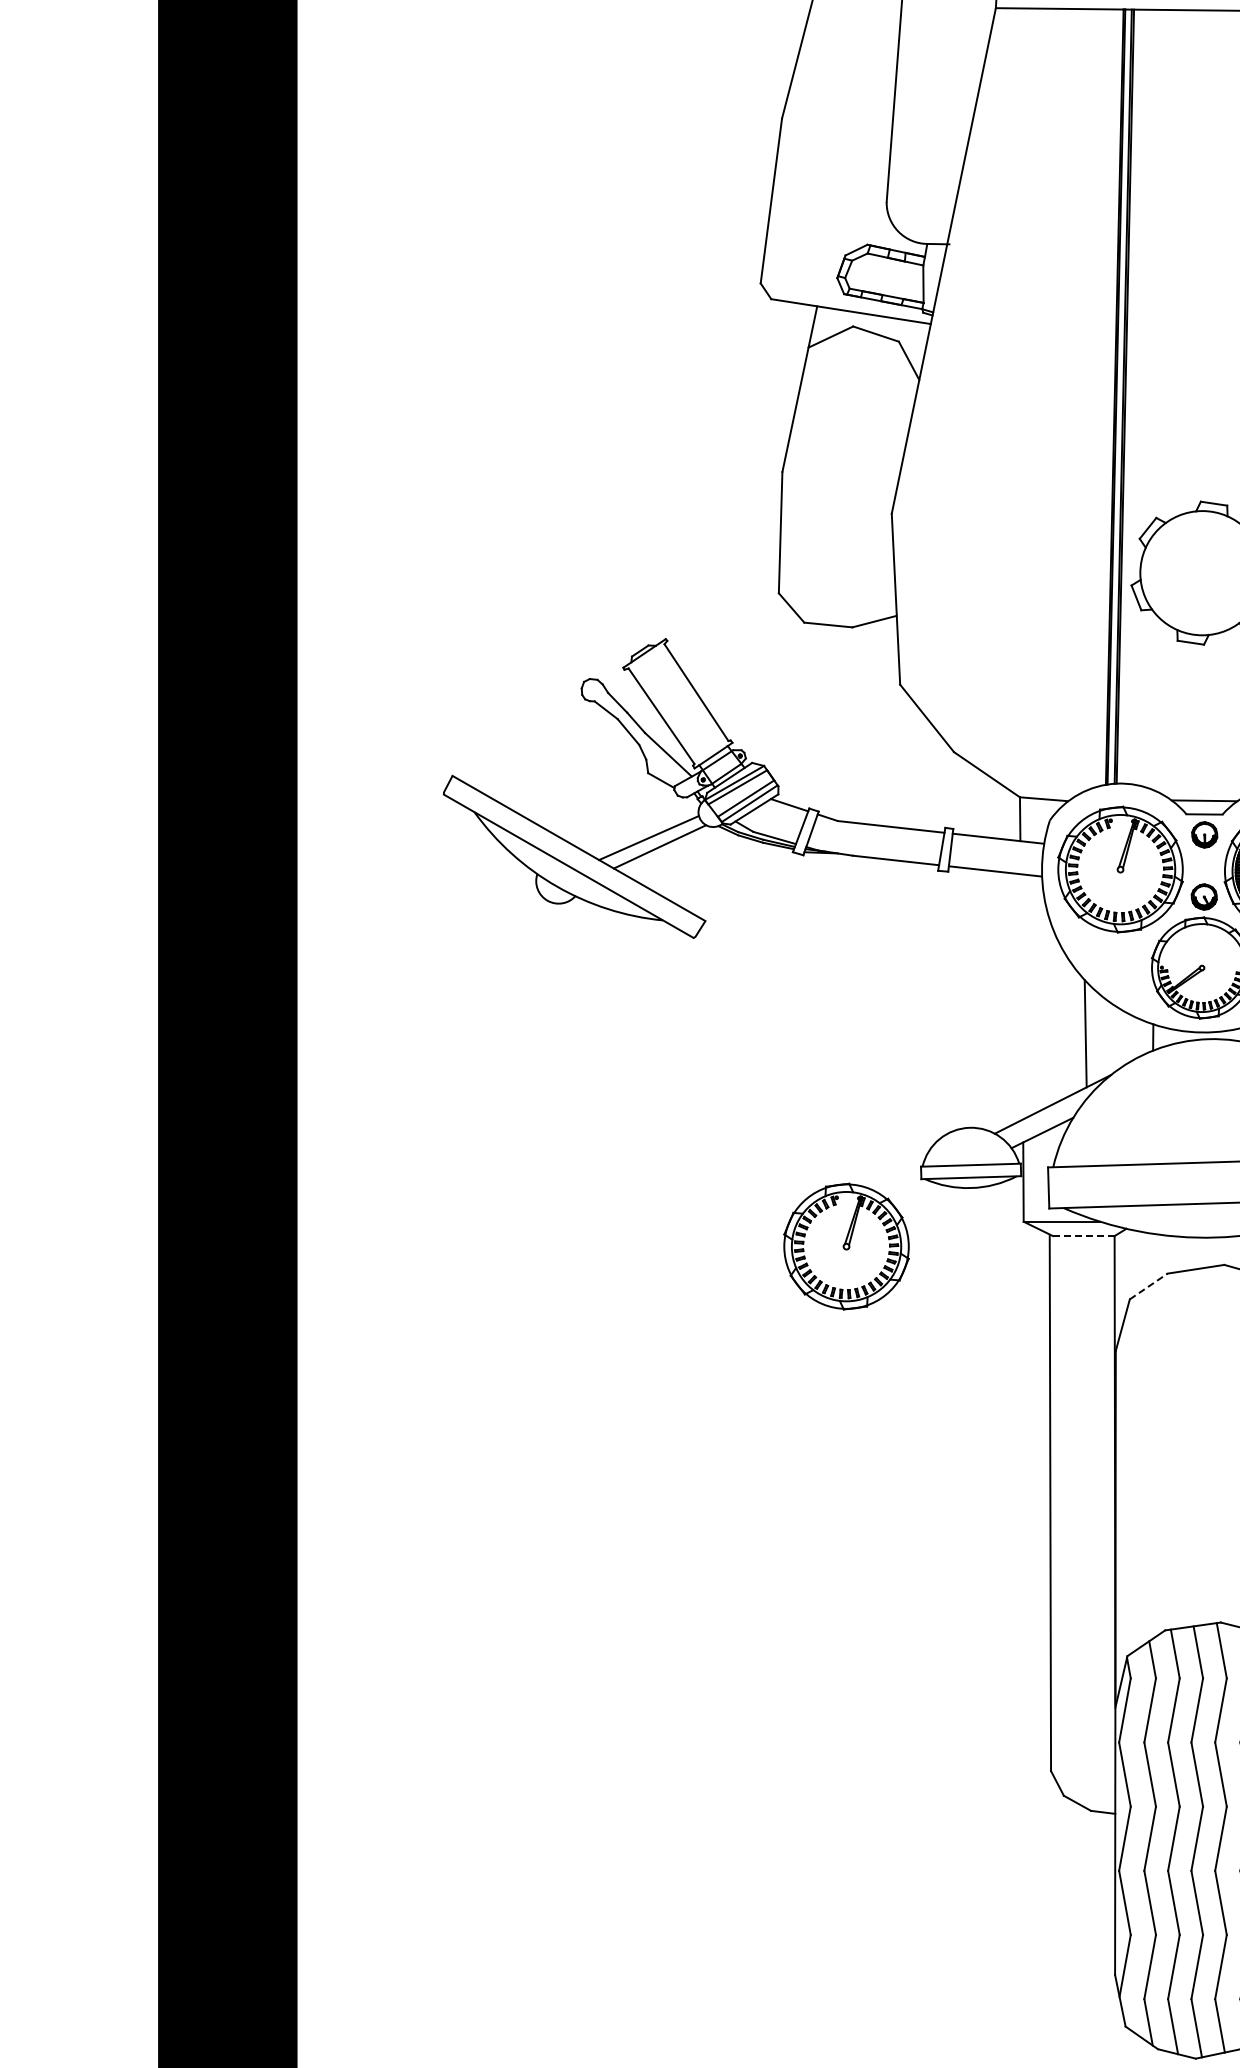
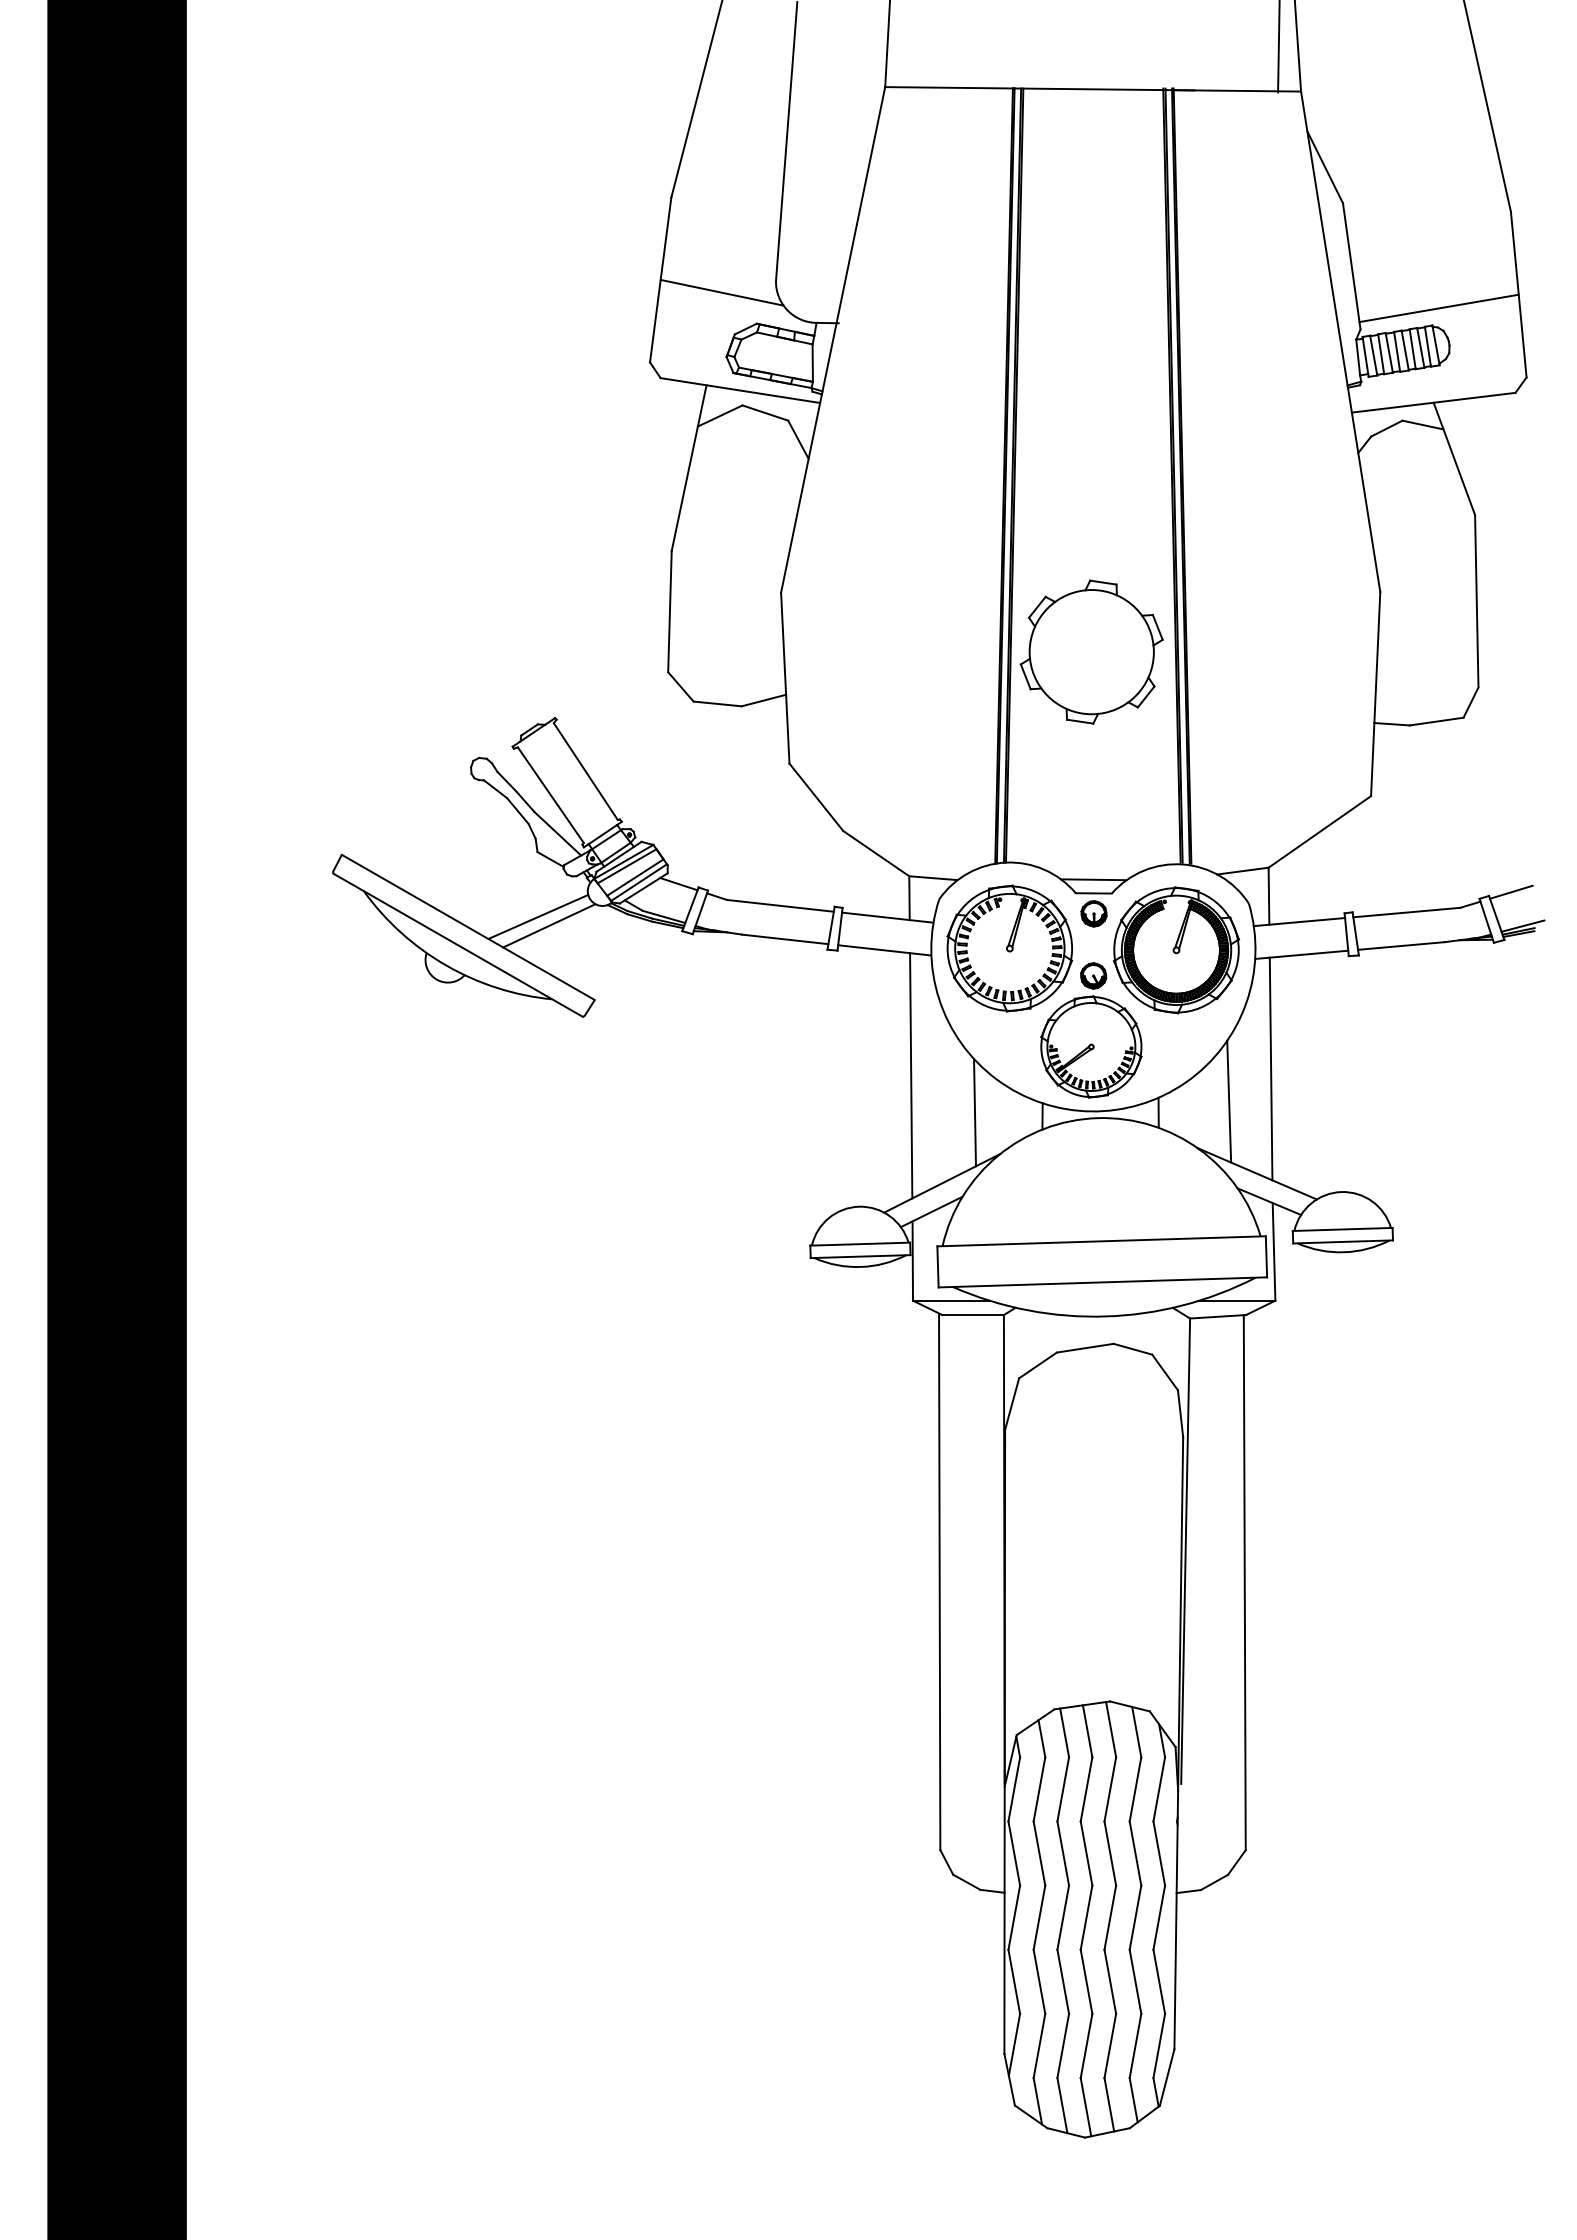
line: (832, 213) -> (721, 292), added
line: (1022, 996) -> (911, 1075), added
line: (1084, 1236) -> (973, 1315), dashed -> solid
part: (846, 1246) -> (735, 1325), removed
line: (1149, 1286) -> (1038, 1365), dashed -> solid

